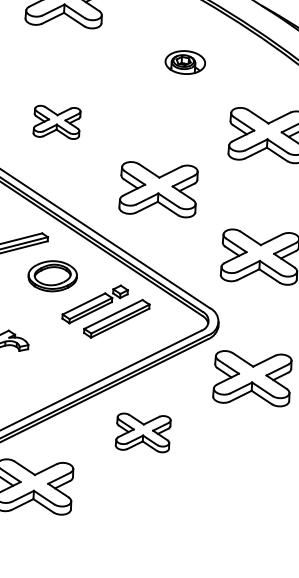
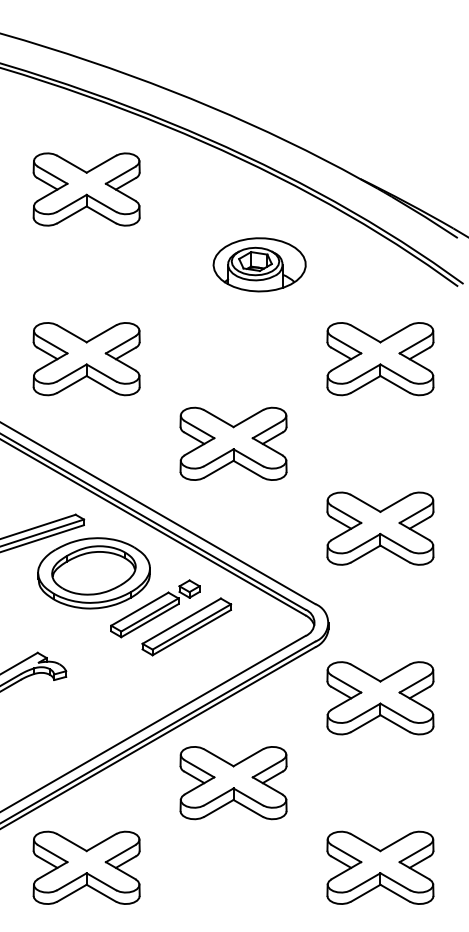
part: (185, 62) -> (259, 264), size x1.67
part: (56, 122) -> (86, 359), size x1.67
part: (52, 276) -> (93, 573), size x1.67
part: (143, 433) -> (233, 783), size x1.43
part: (244, 500) -> (380, 867), added

